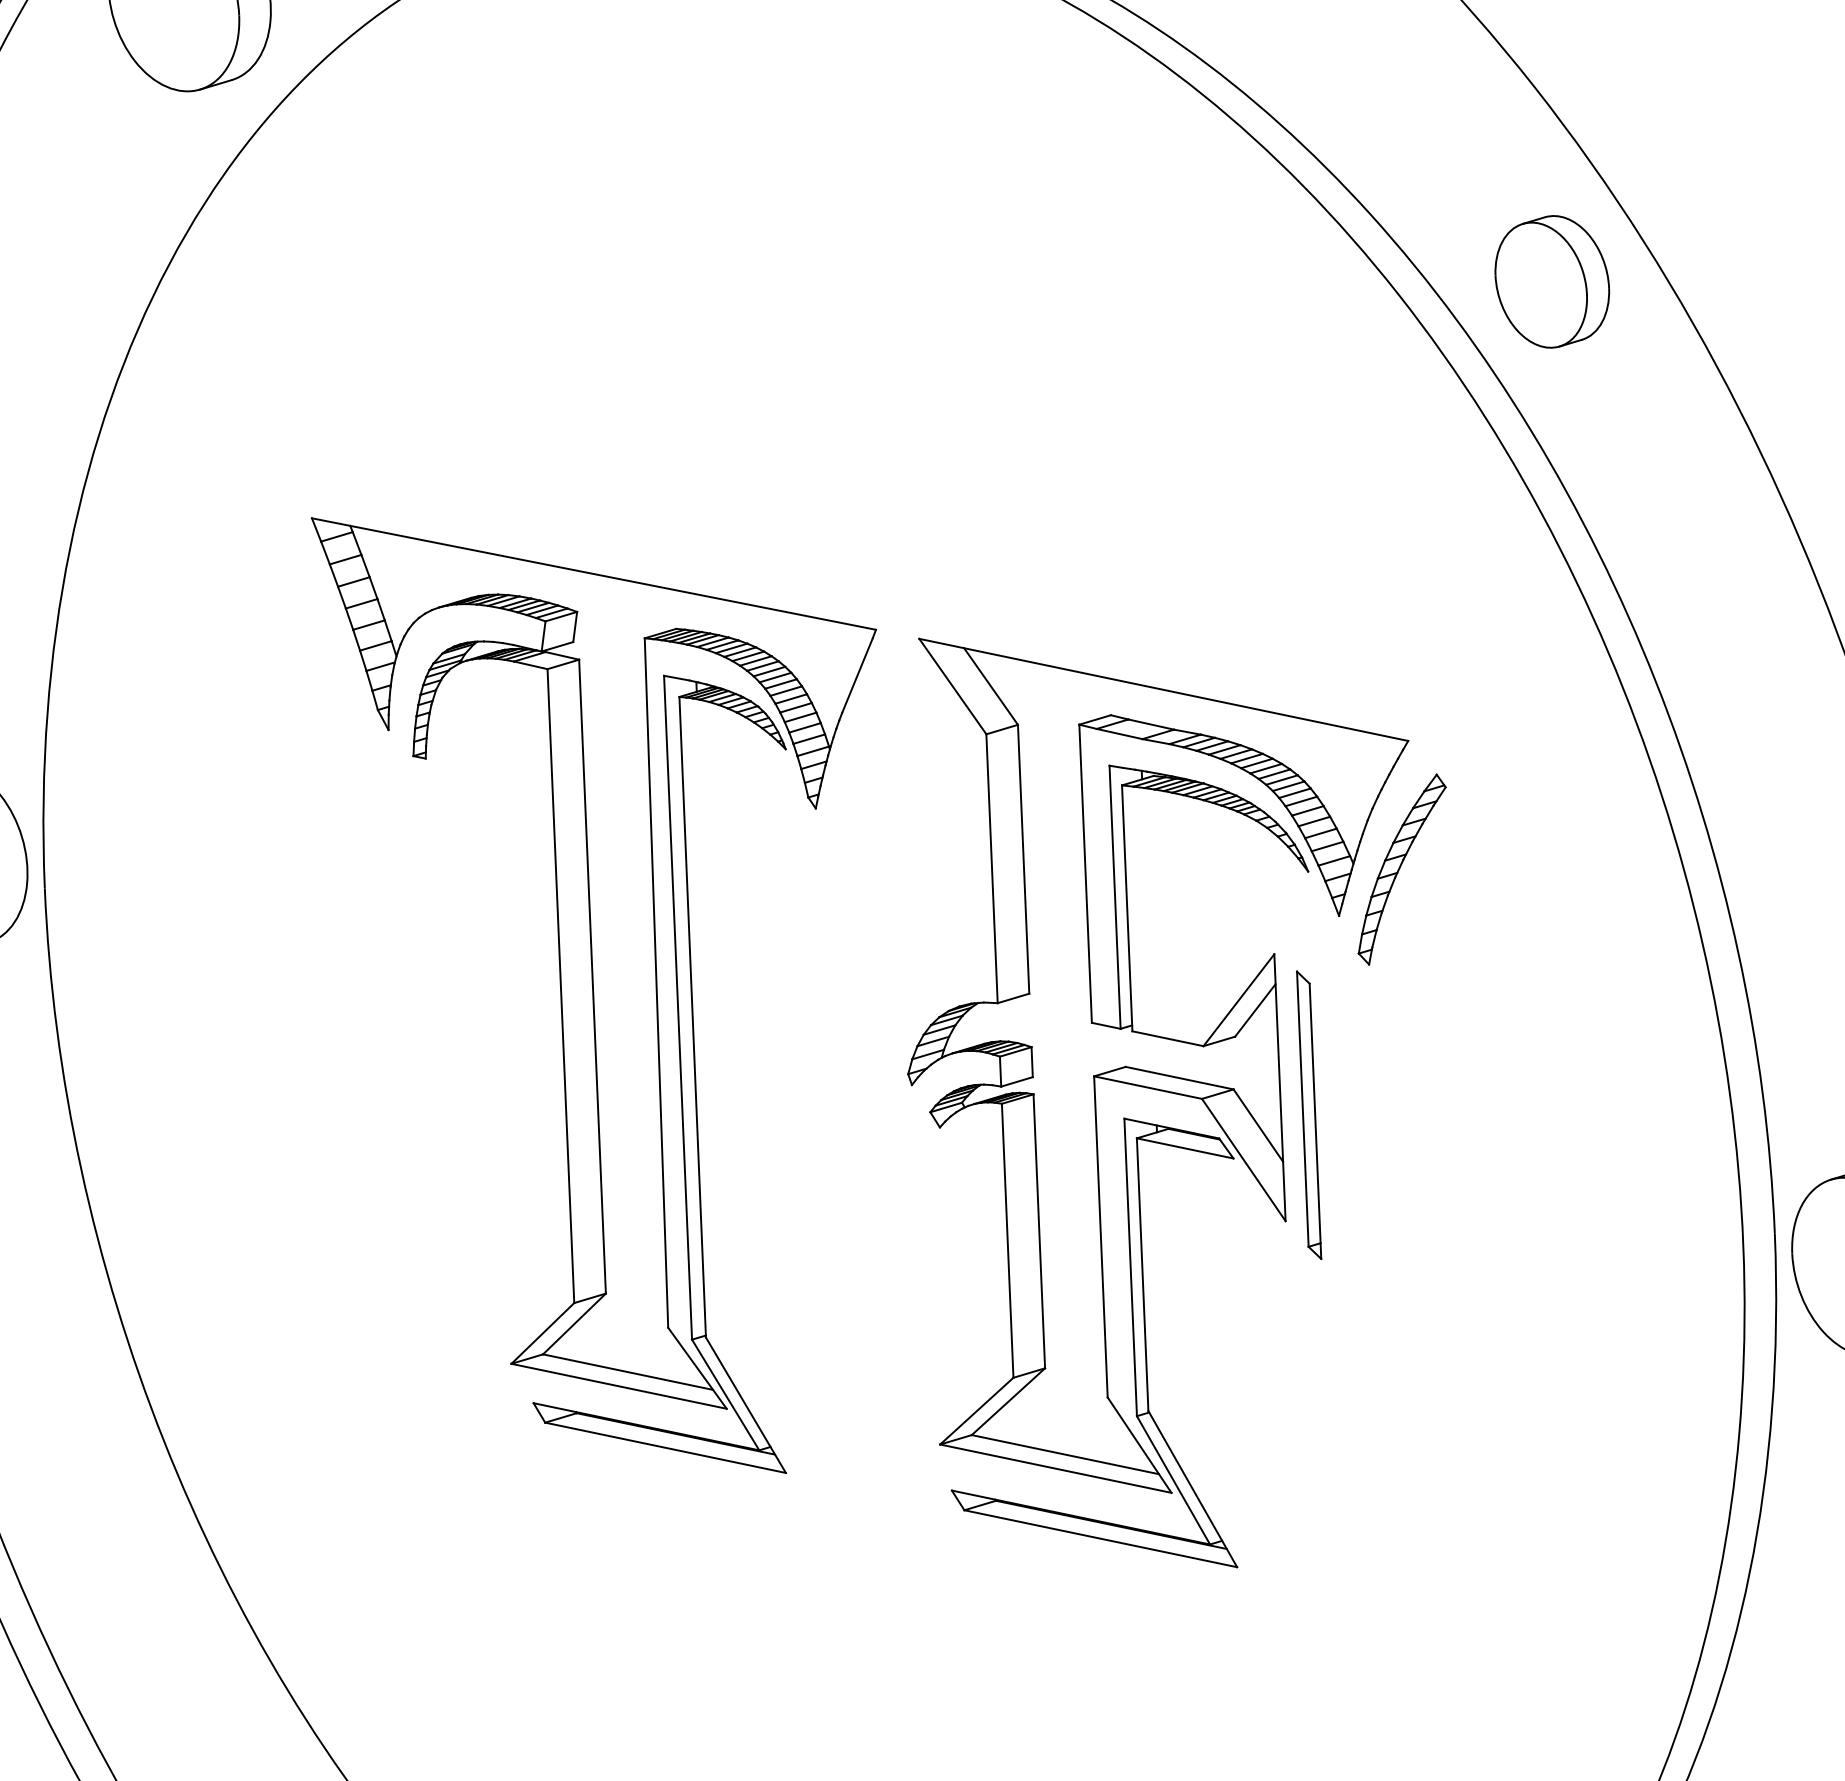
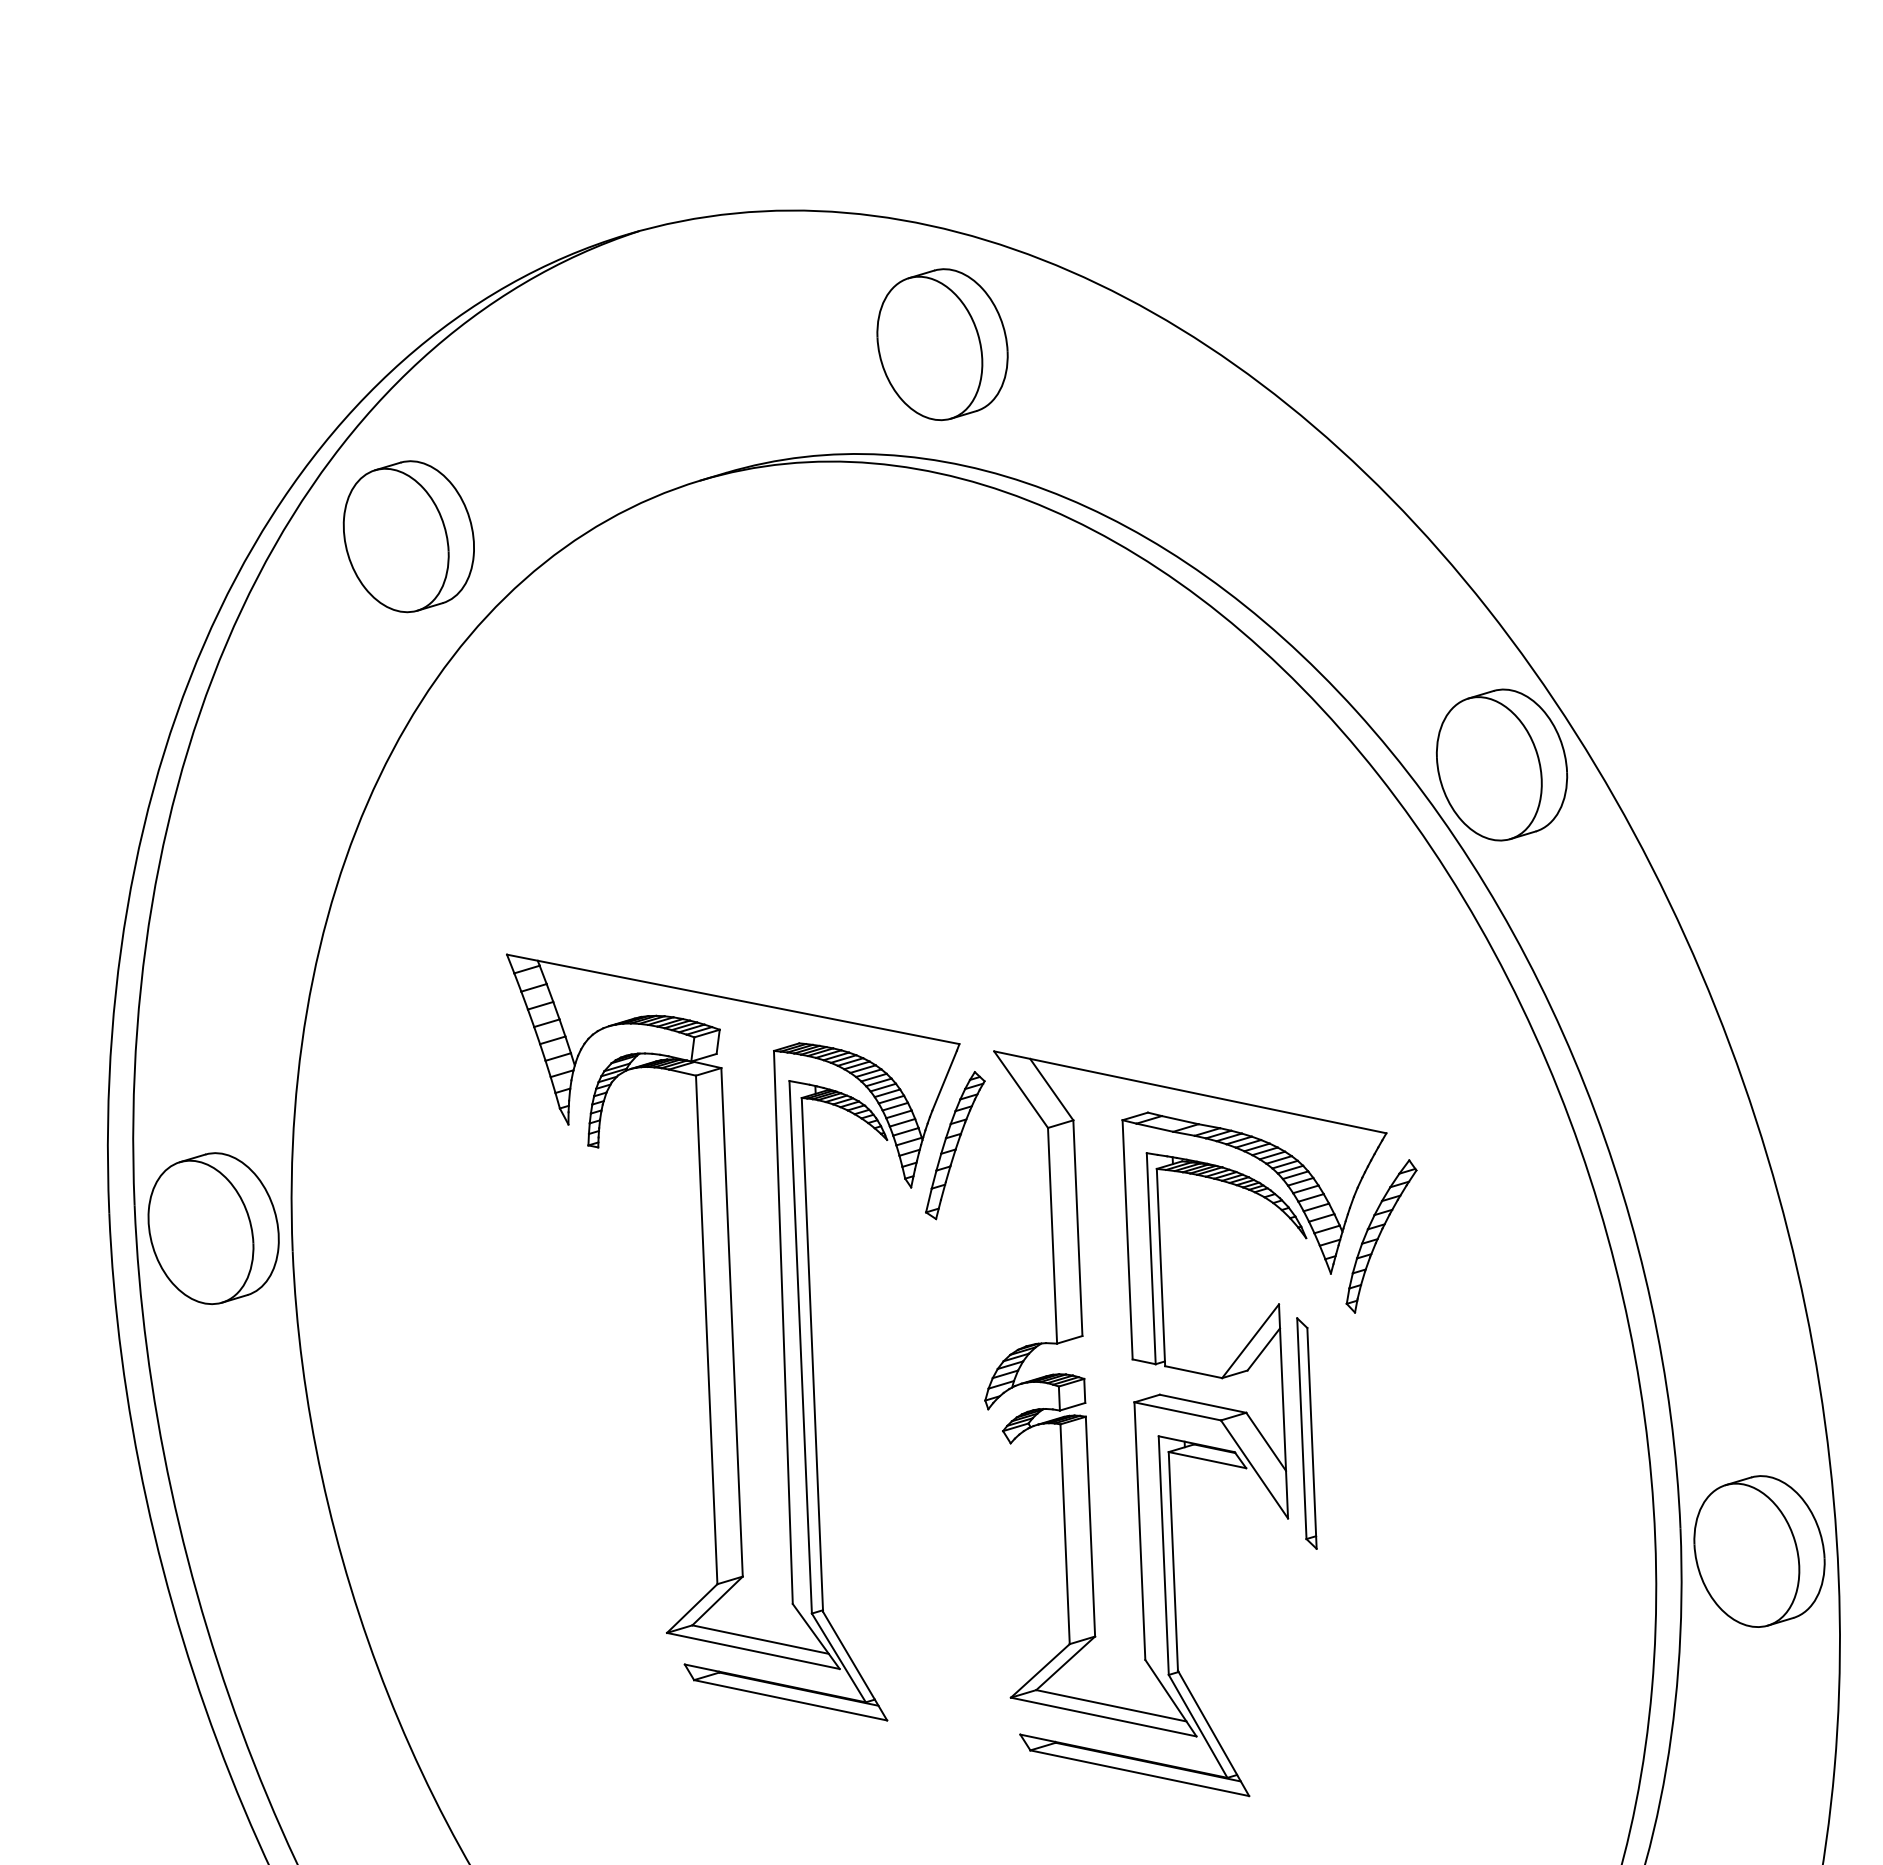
part: (1551, 281) -> (1501, 764), size x1.43
part: (871, 756) -> (955, 1145), added

